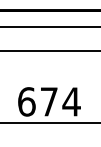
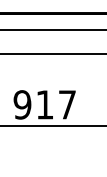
text: (48, 101) -> (44, 104), 674 -> 917

